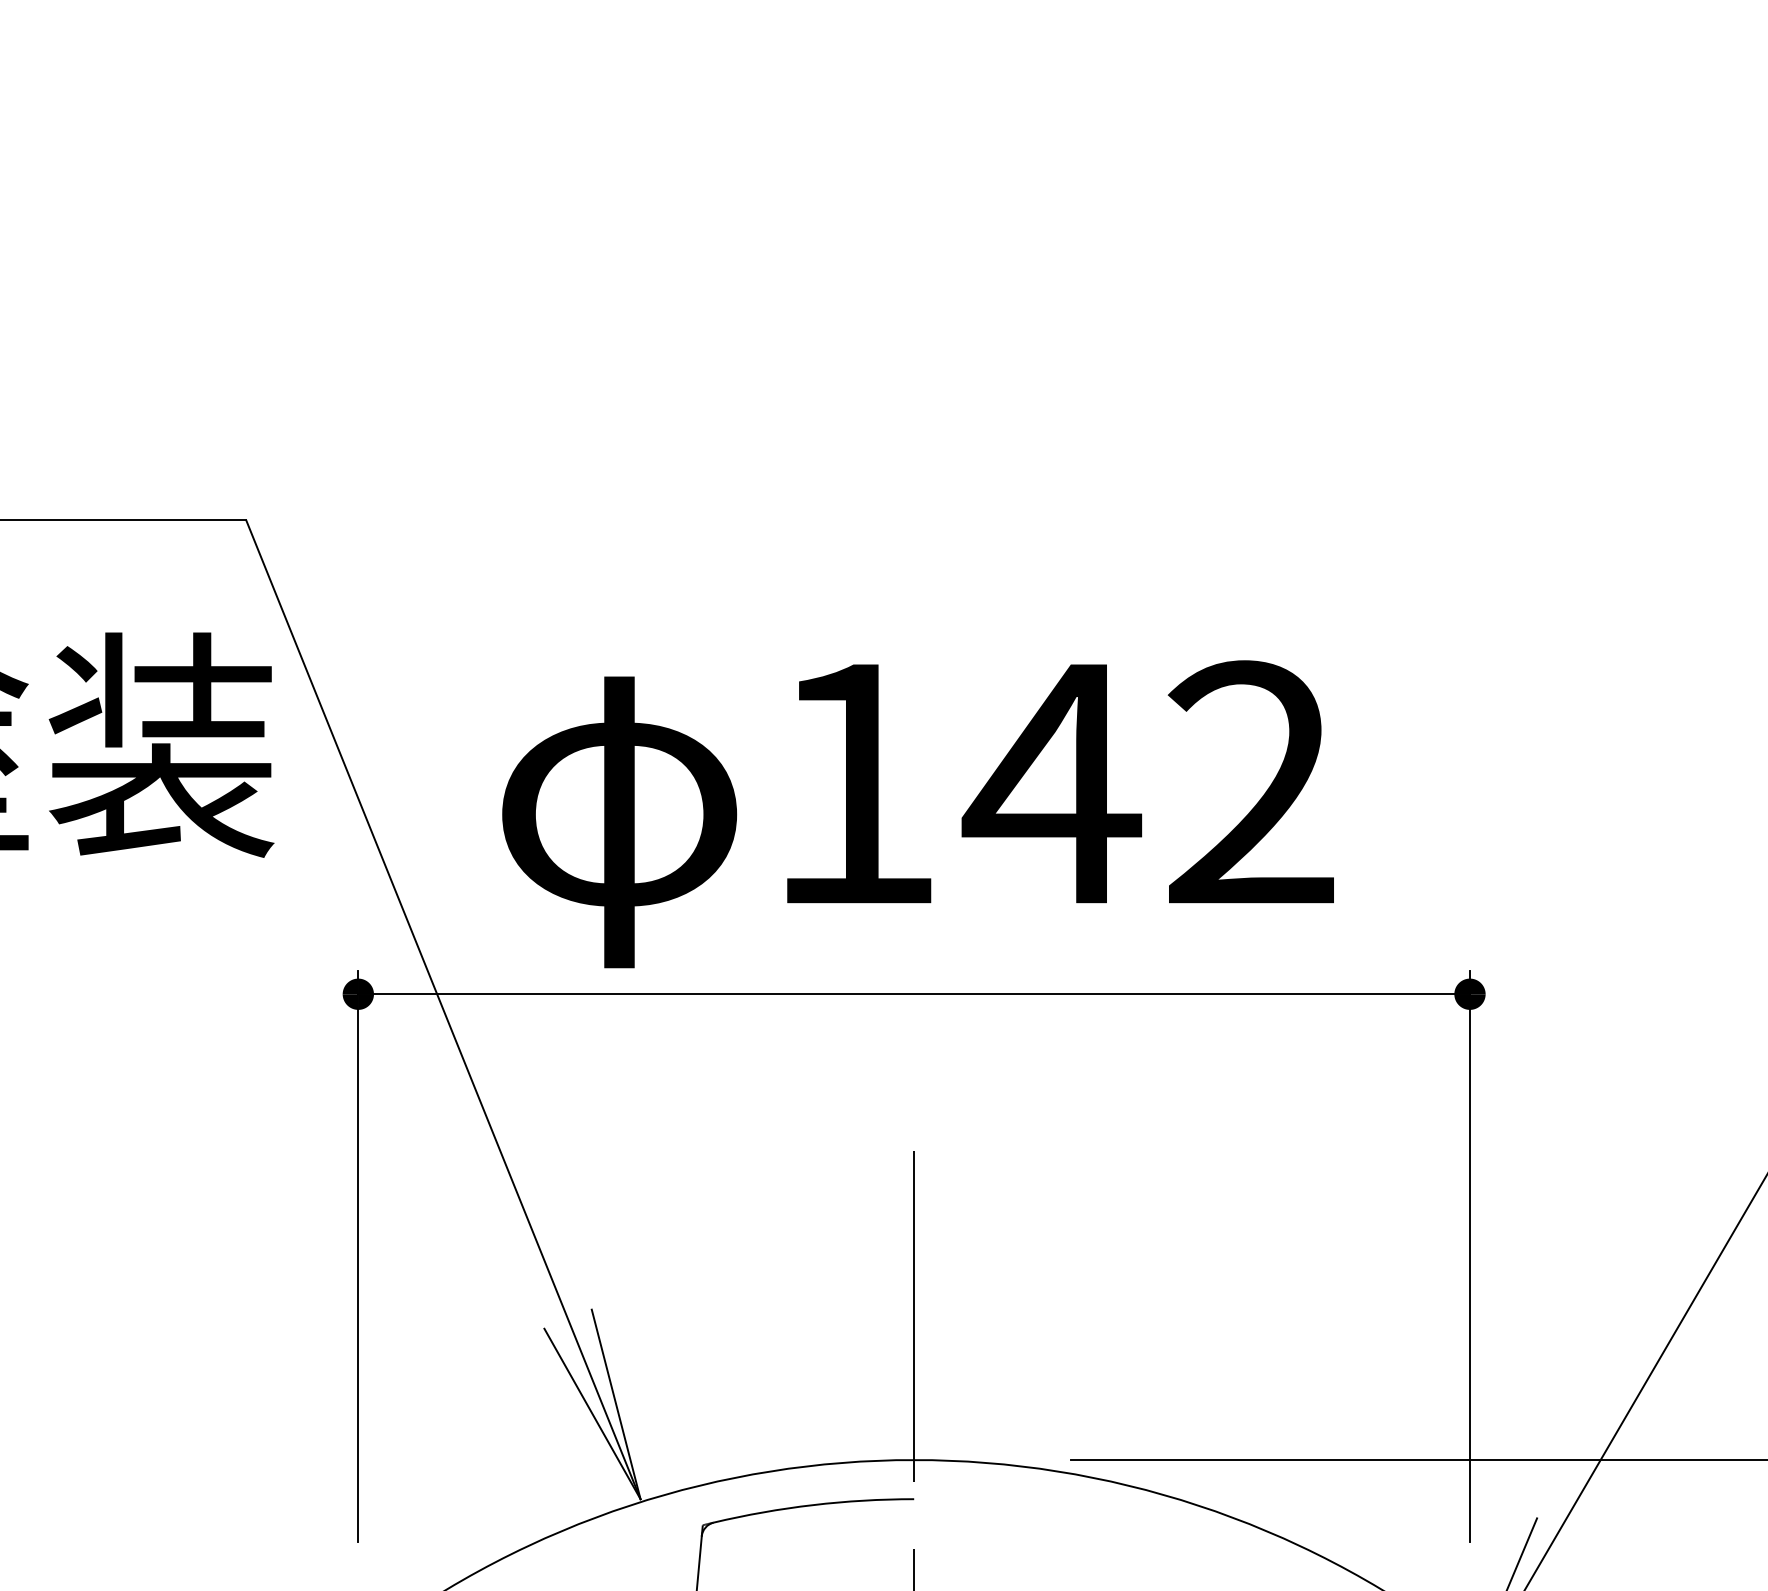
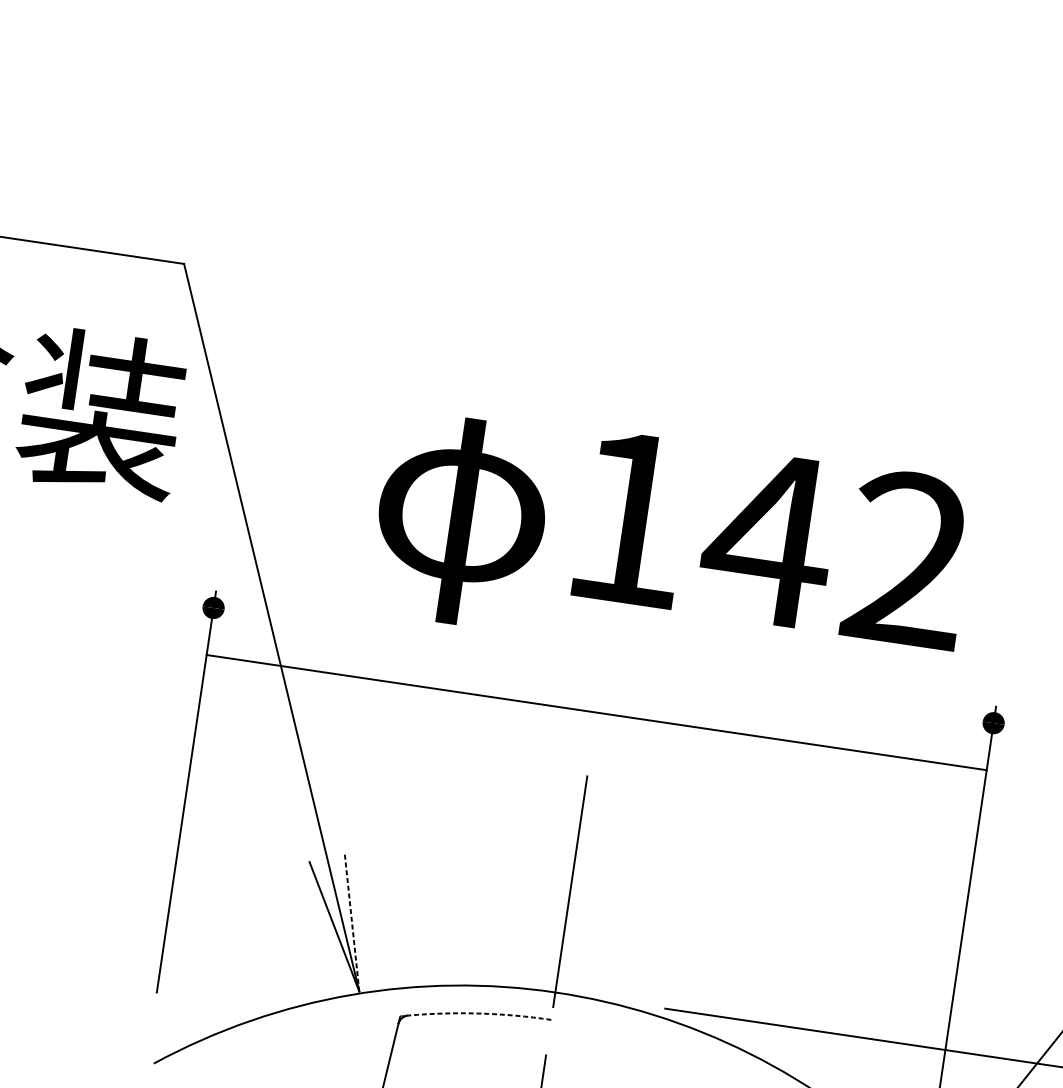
text: (917, 814) -> (670, 546), moved
line: (913, 994) -> (596, 712), moved
line: (616, 1404) -> (352, 922), solid -> dashed
arc: (813, 1505) -> (480, 1013), solid -> dashed

